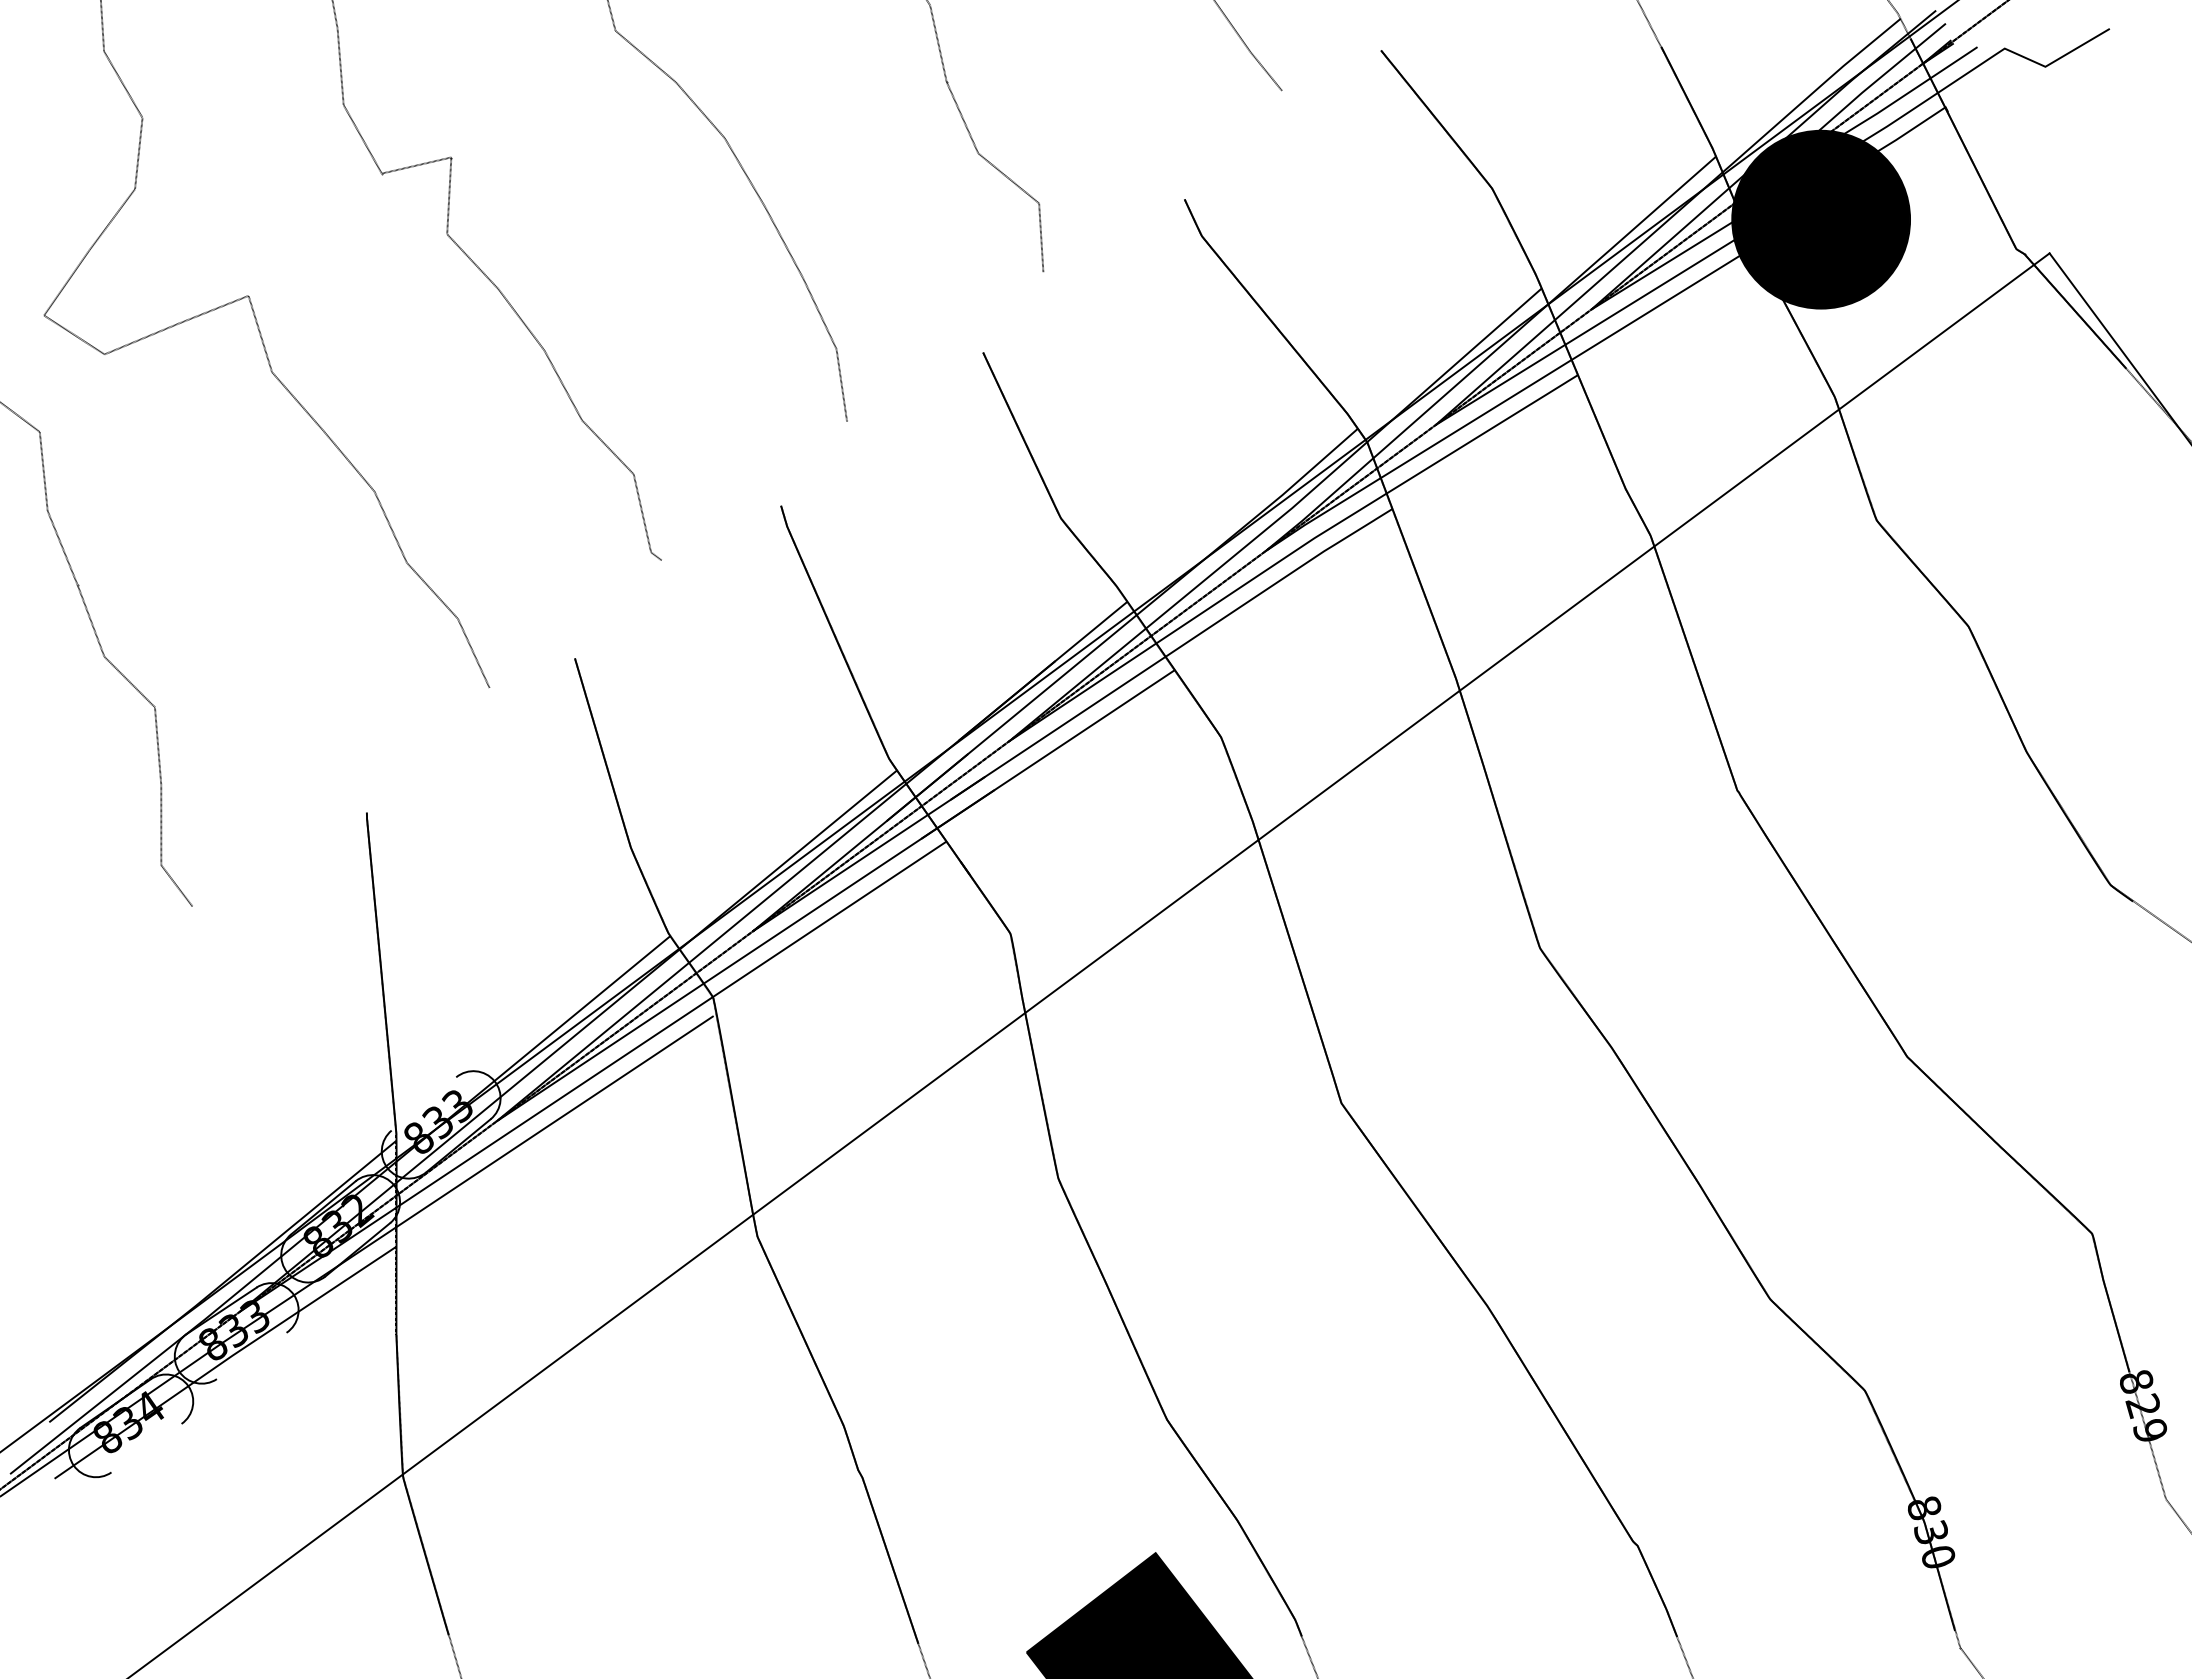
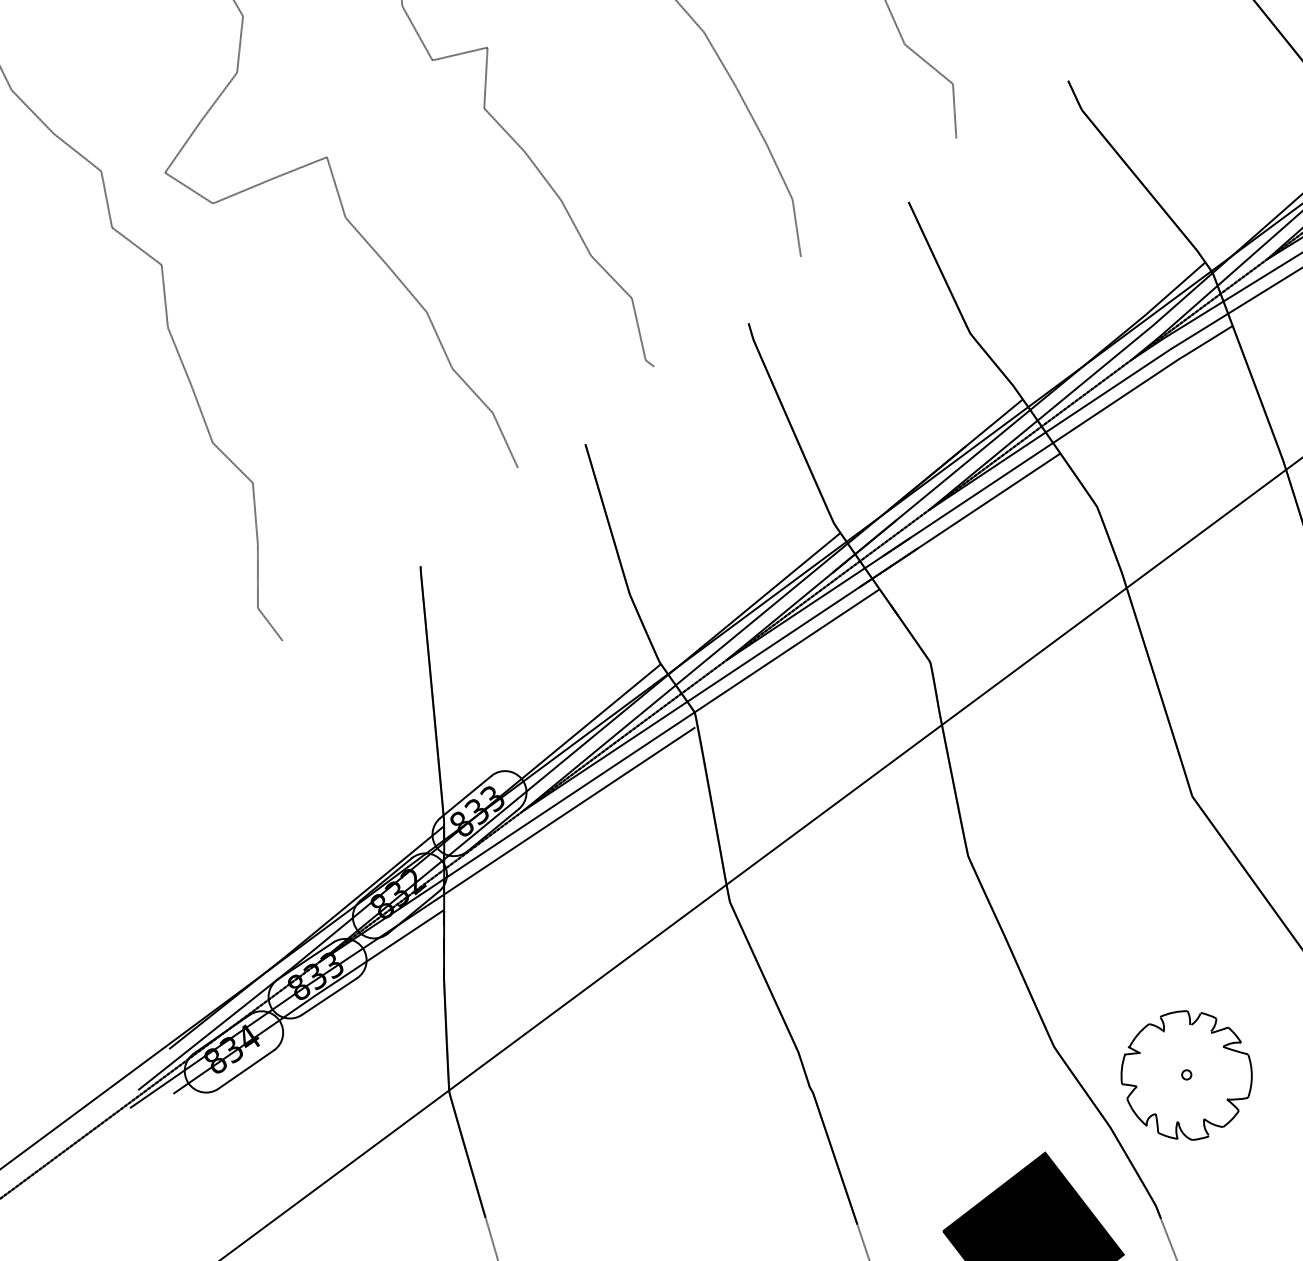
line: (423, 1103) -> (465, 796), added
line: (251, 1355) -> (329, 996), added
line: (146, 1447) -> (246, 1069), added
part: (1334, 1455) -> (1186, 1075), added

